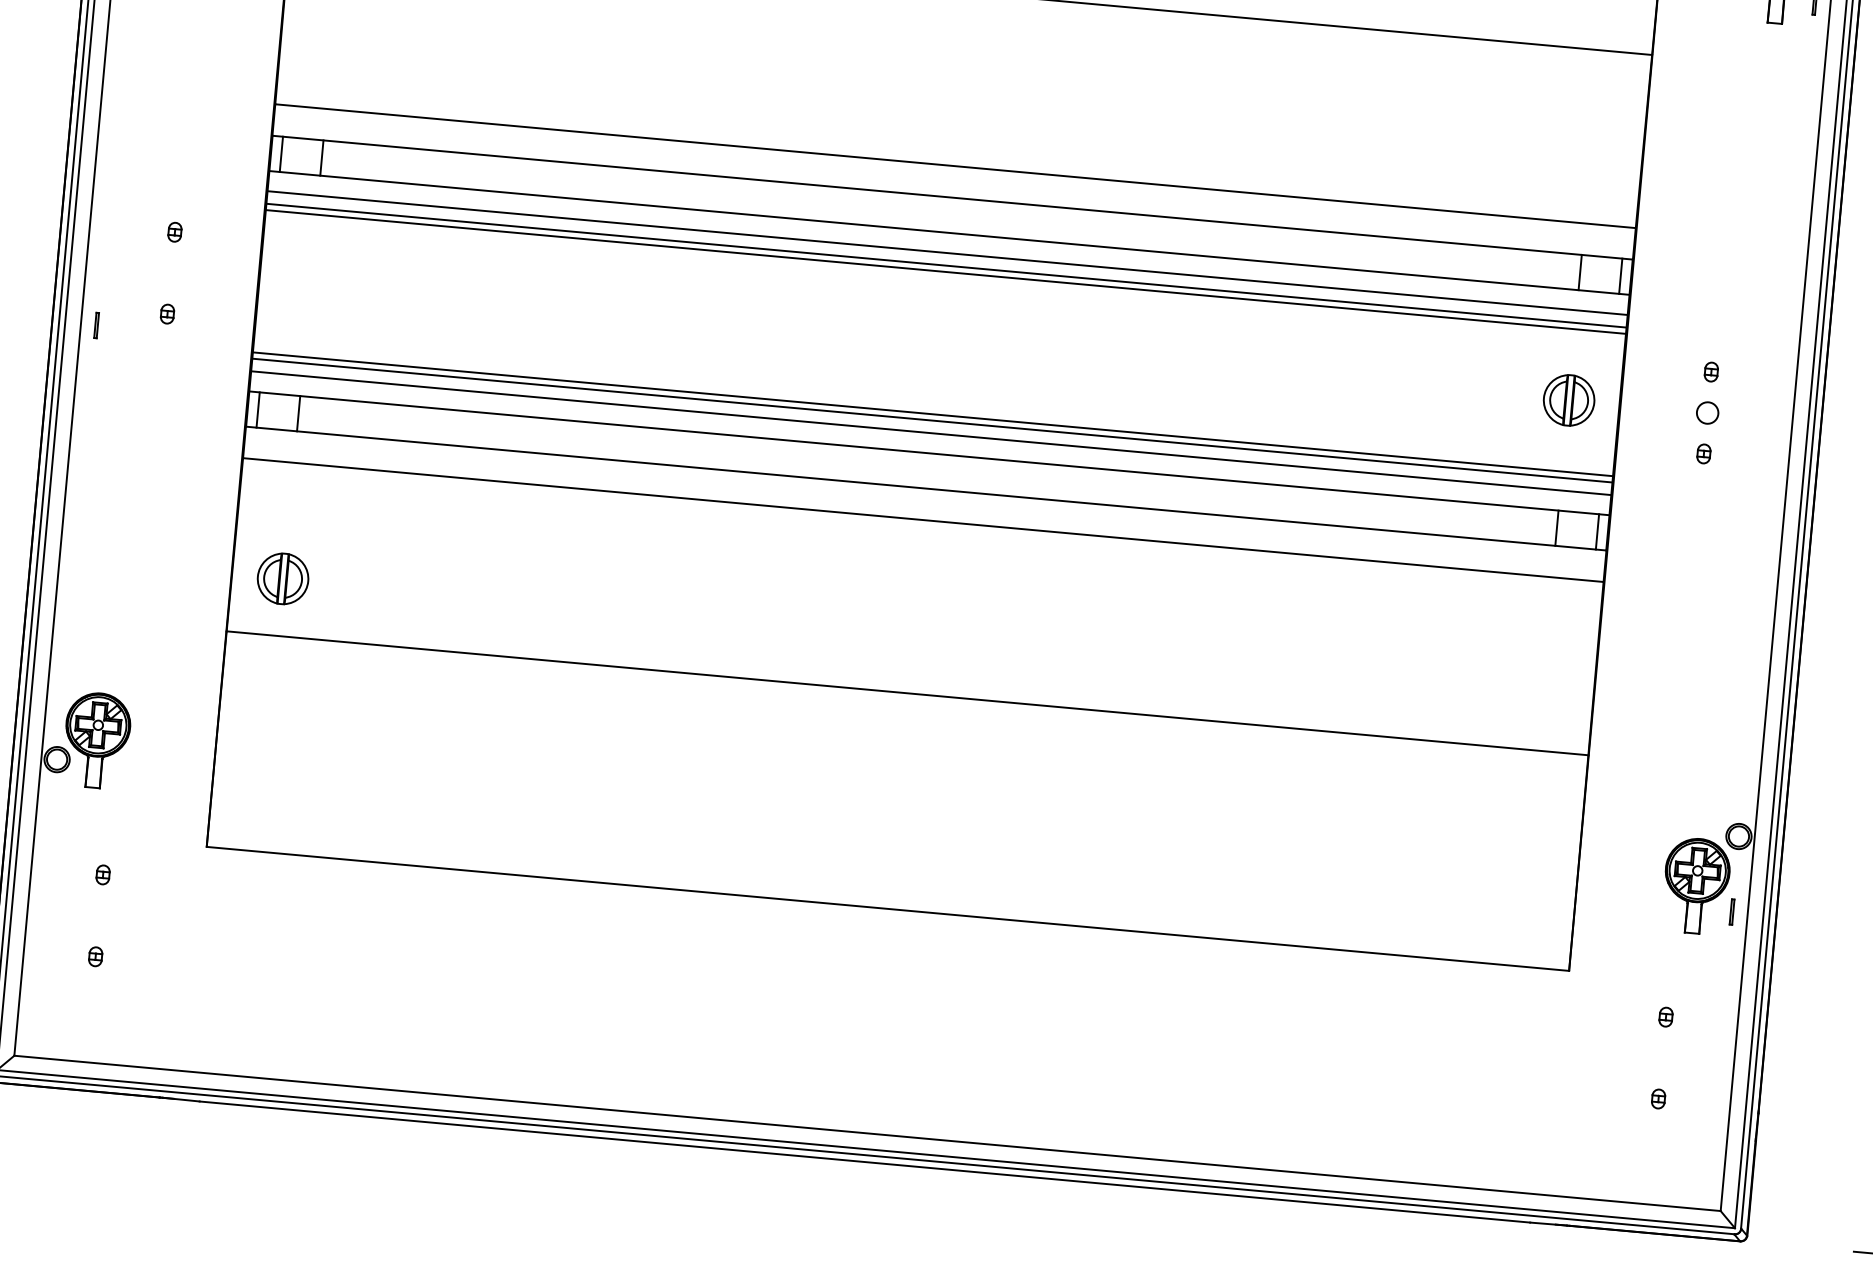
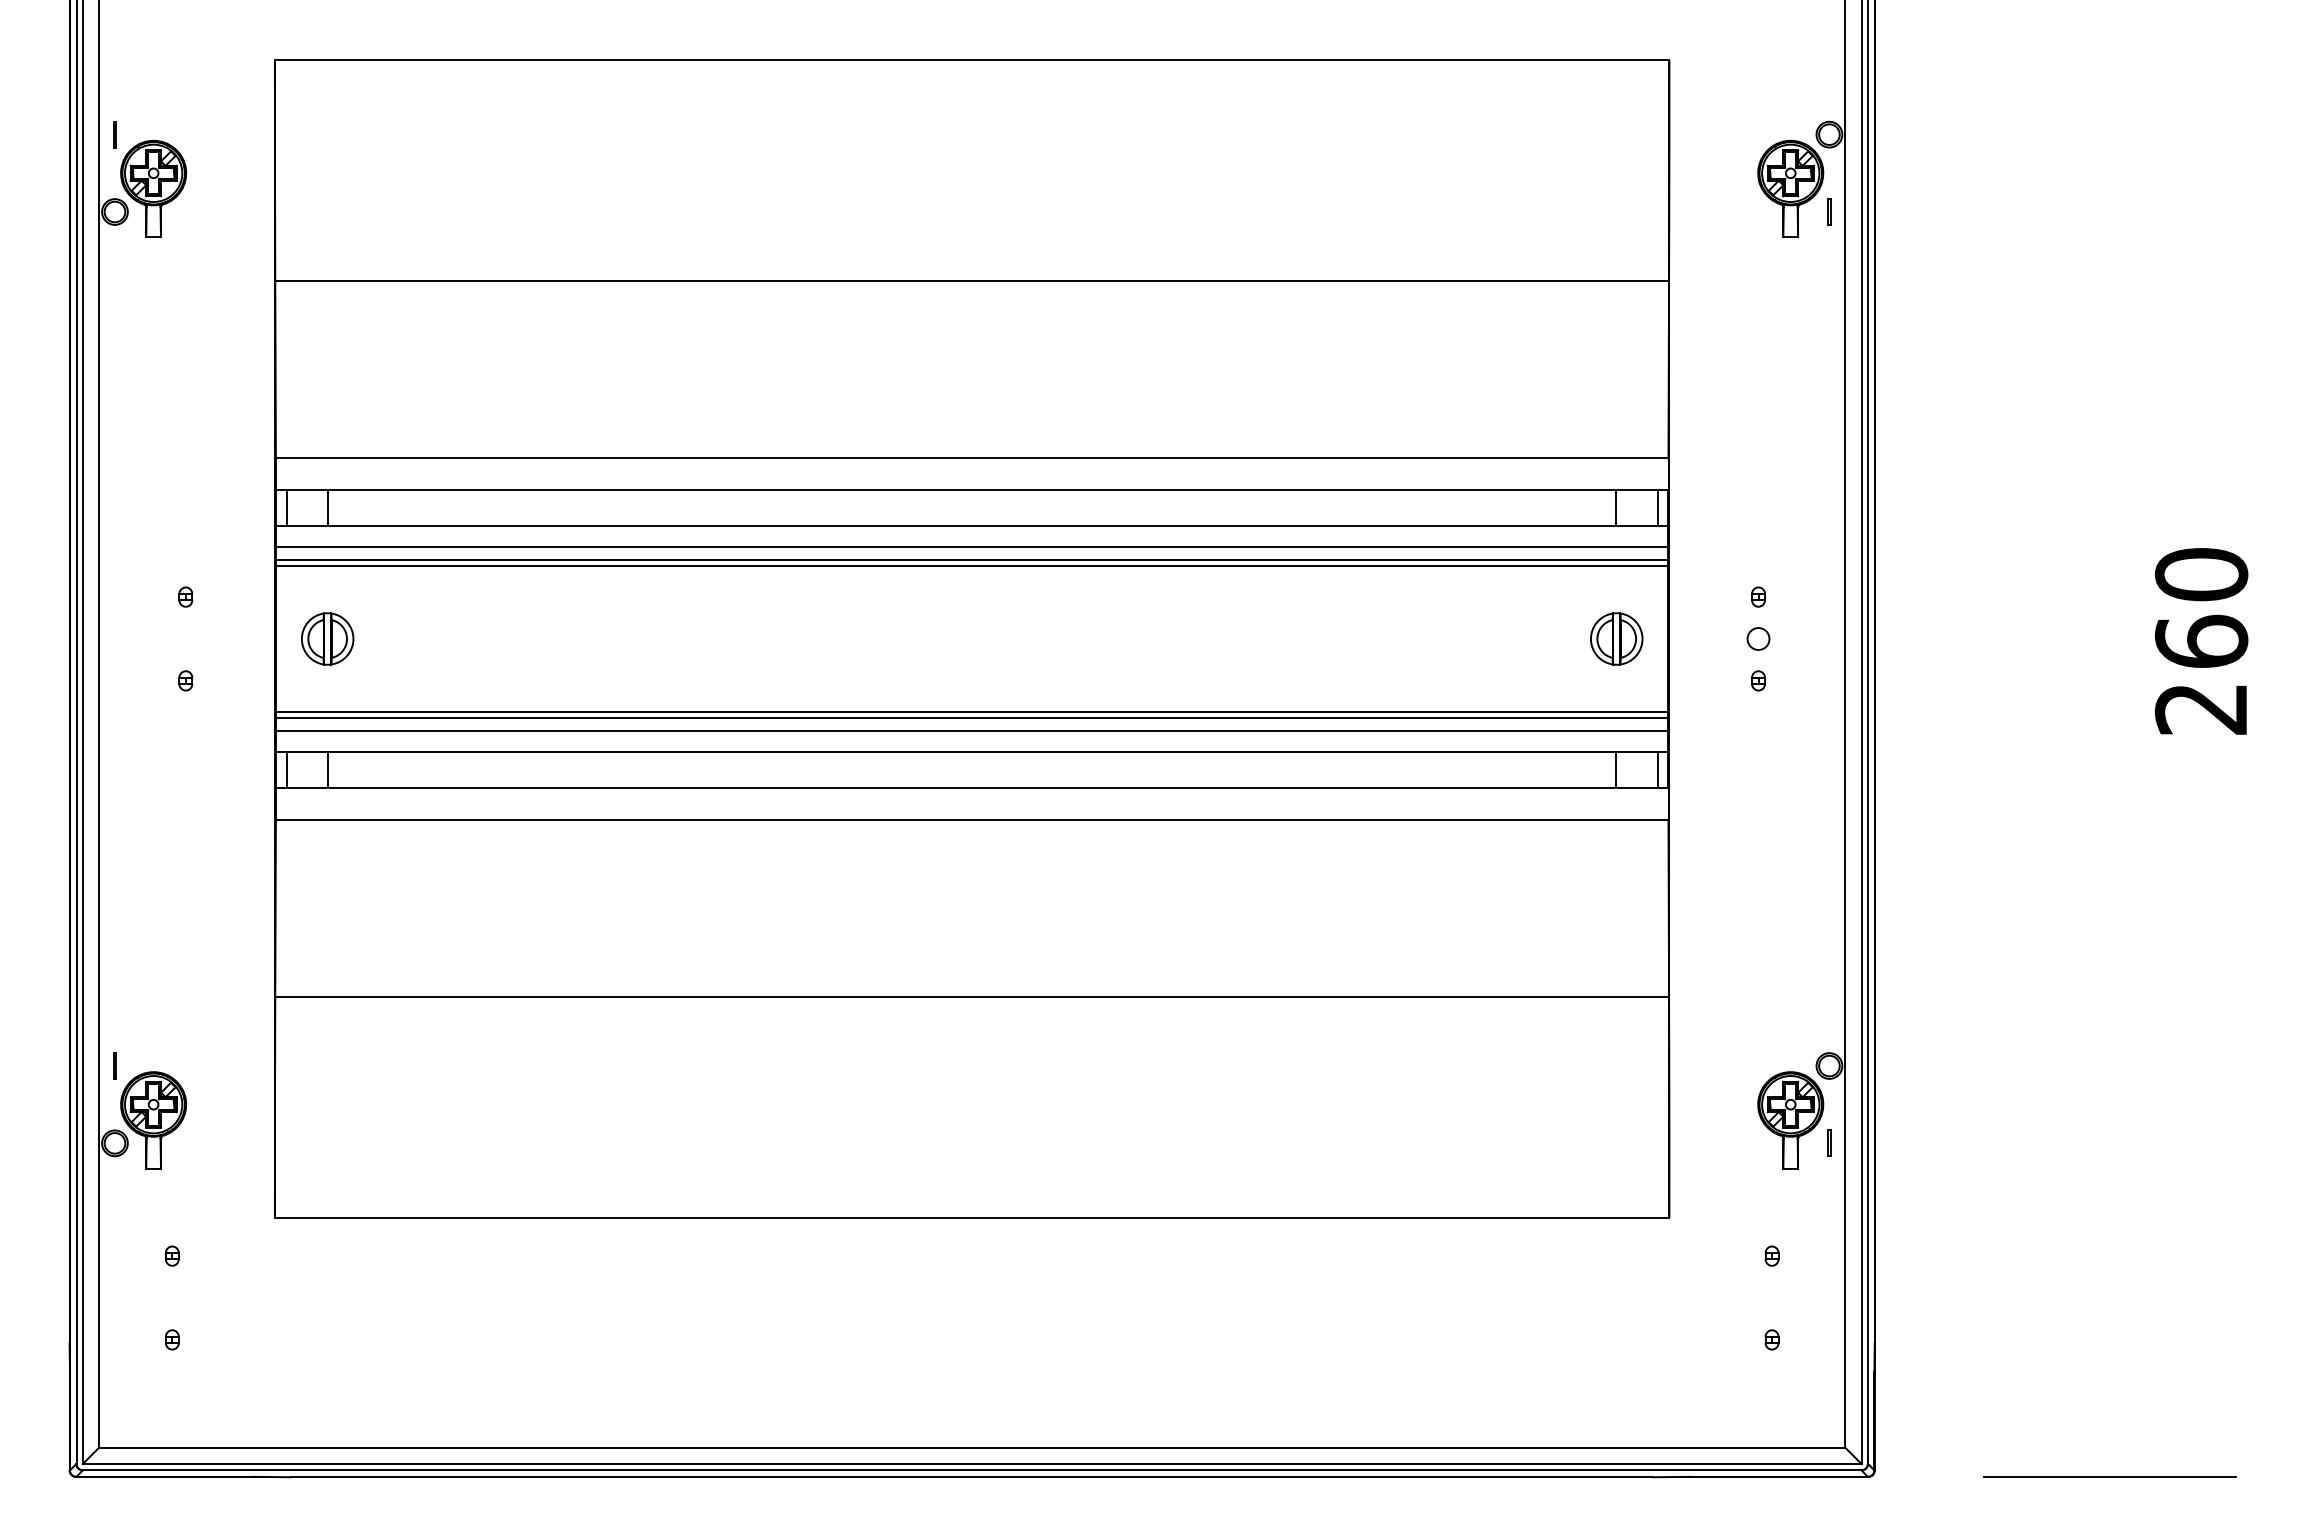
line: (96, 324) -> (114, 1065), moved
part: (282, 578) -> (327, 638), moved

